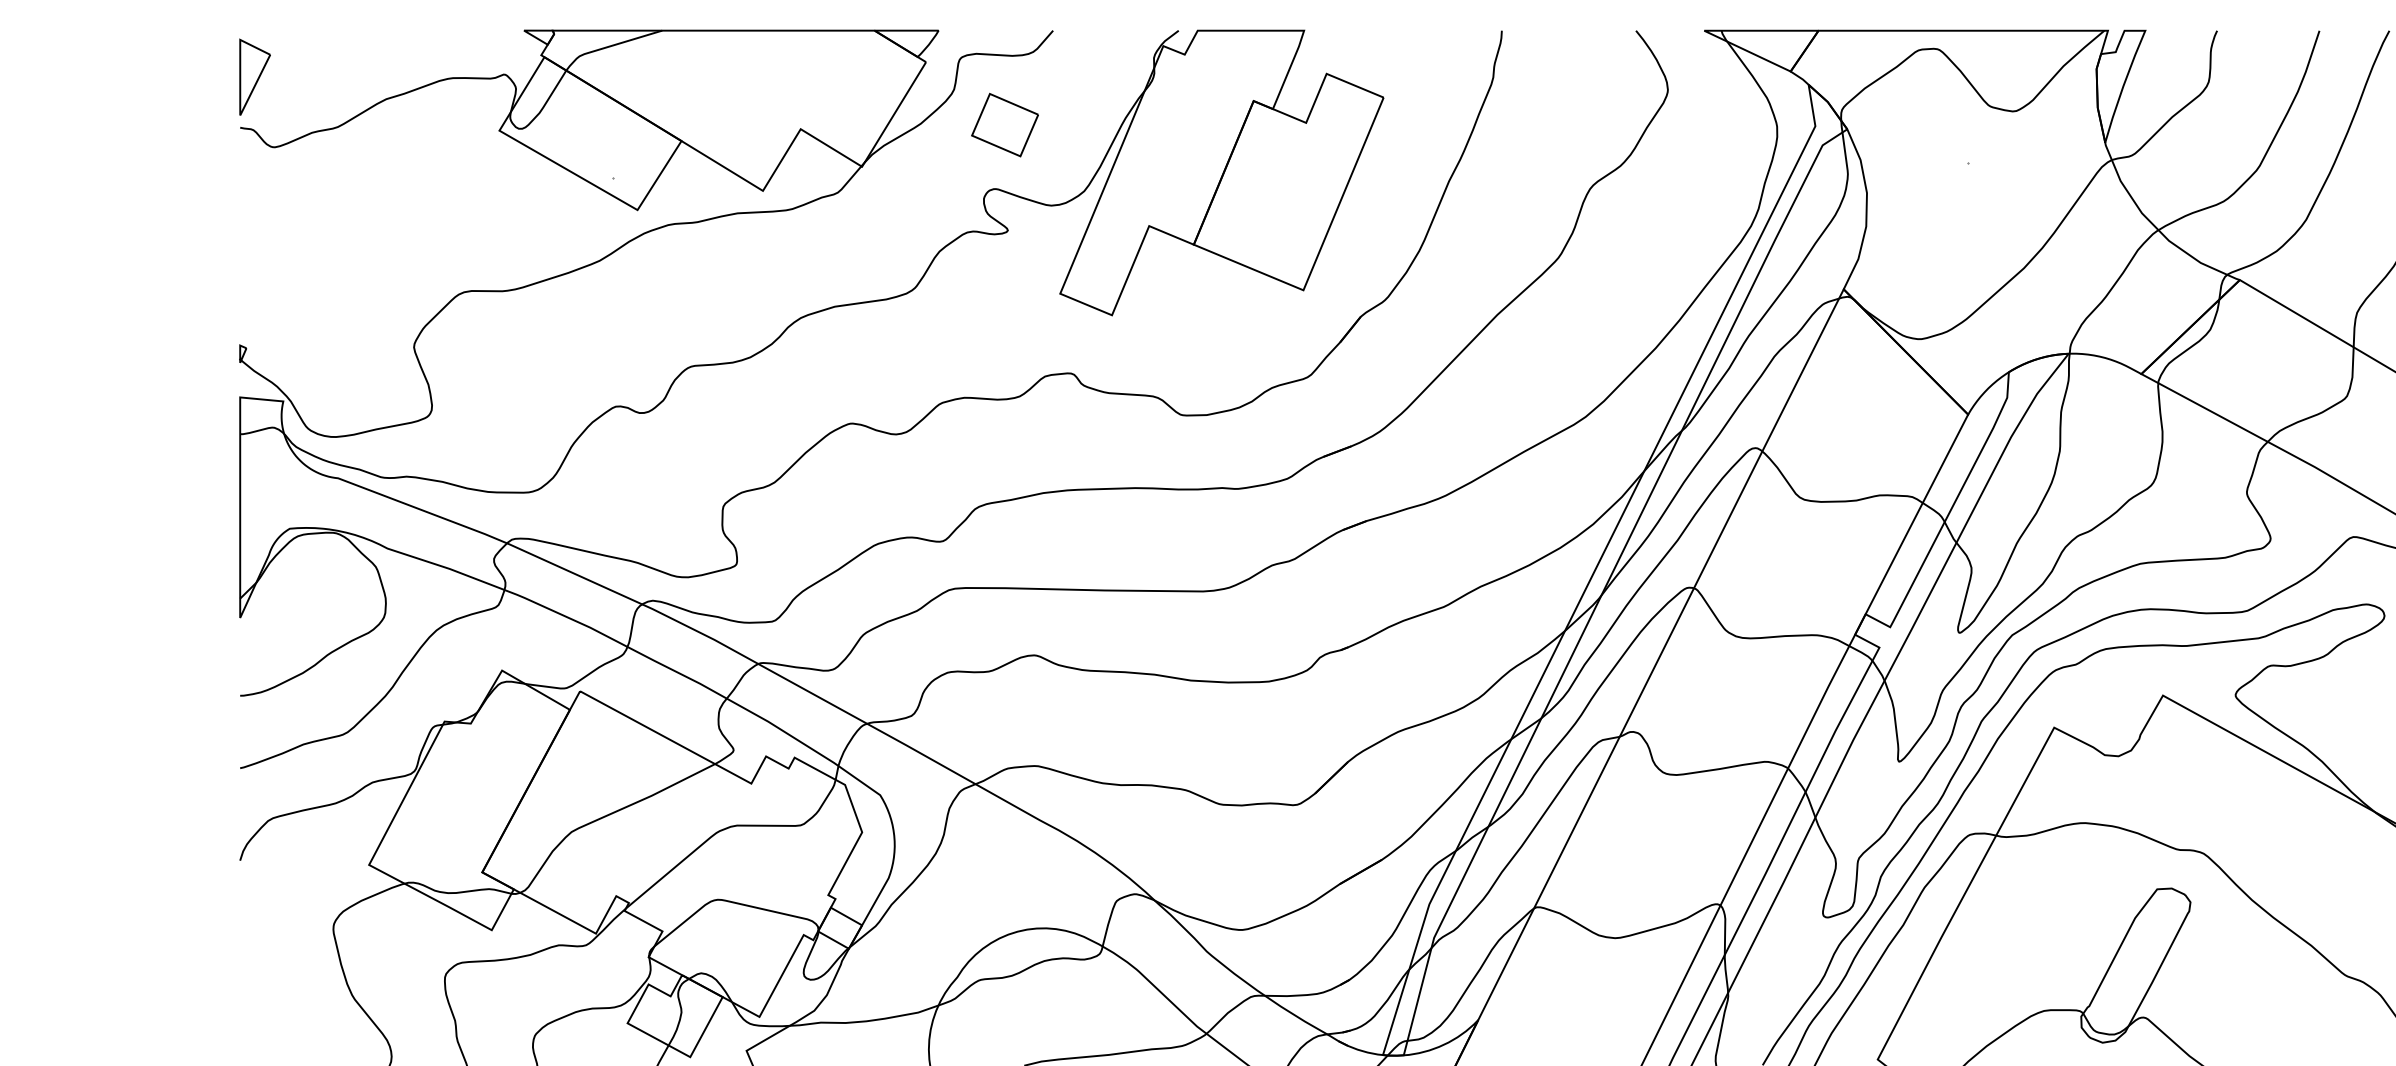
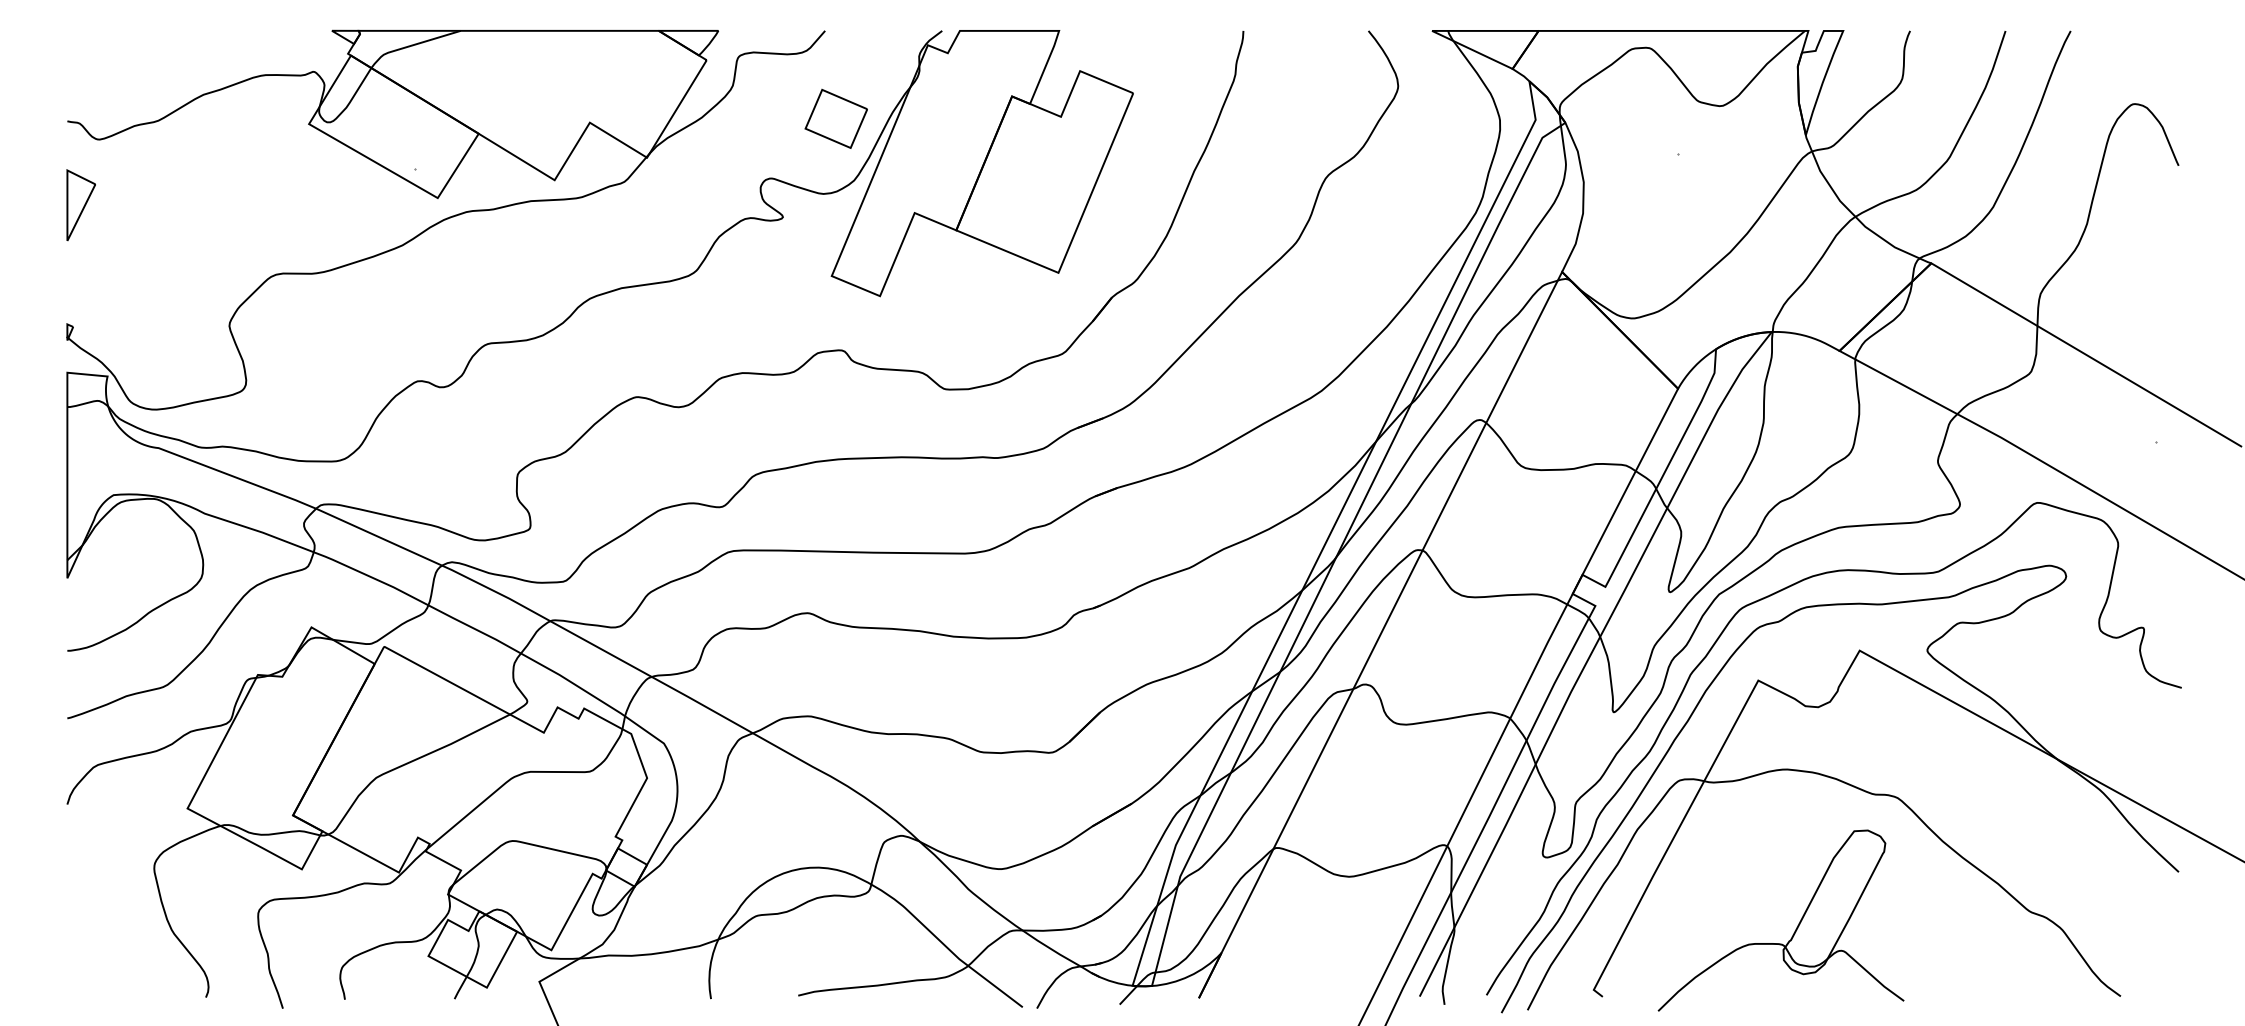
part: (254, 77) -> (80, 205), moved
part: (1004, 124) -> (835, 118), moved

